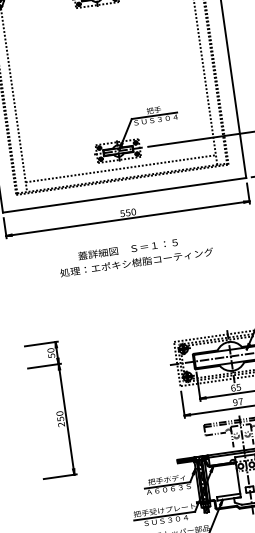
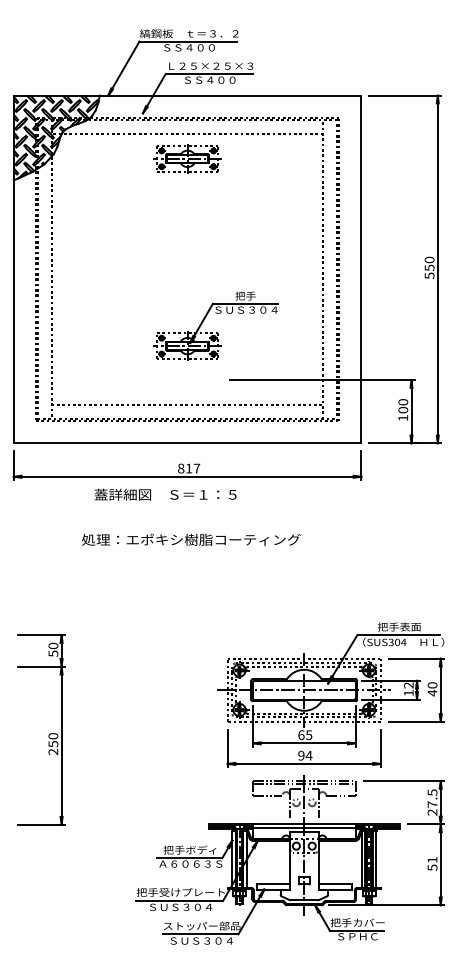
part: (137, 138) -> (216, 332), moved
text: (127, 212) -> (188, 468), 550 -> 817
text: (127, 249) -> (165, 494), moved
text: (240, 401) -> (308, 755), 97 -> 94

